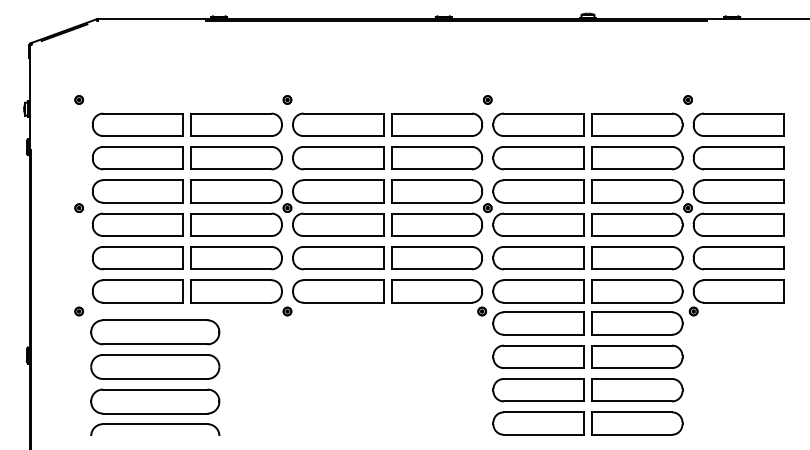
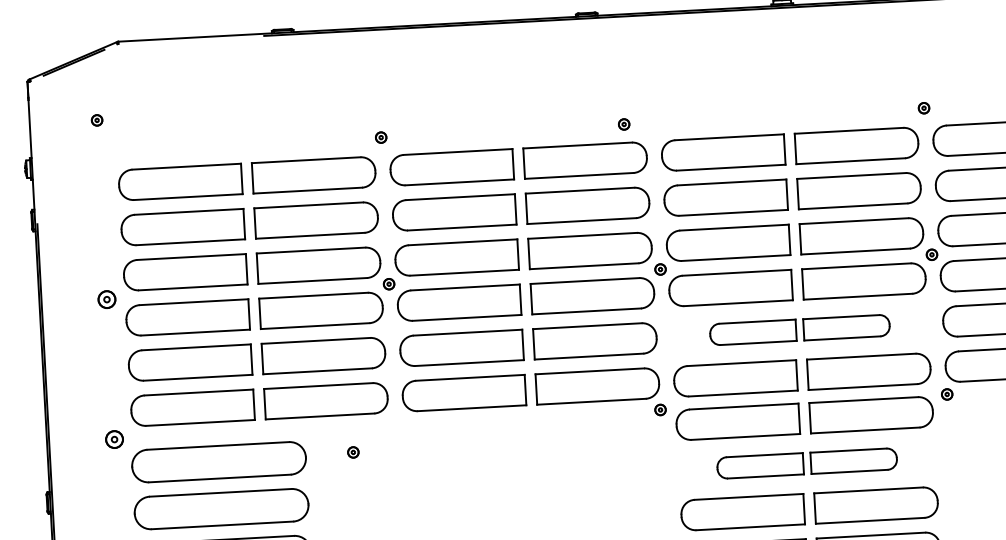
part: (78, 99) -> (96, 119), moved
part: (487, 99) -> (623, 123), moved
part: (78, 207) -> (105, 298), size x1.6
part: (587, 258) -> (799, 330), size x0.7
part: (78, 311) -> (113, 439), size x1.6
part: (287, 311) -> (353, 452), moved
part: (587, 356) -> (806, 463), size x0.7

